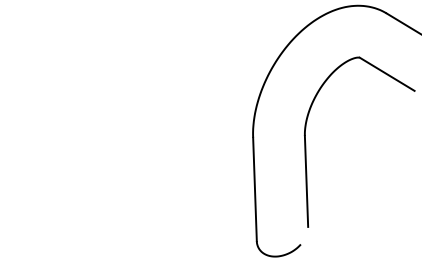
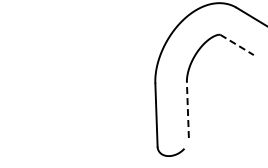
line: (387, 73) -> (237, 44), solid -> dashed
line: (305, 181) -> (187, 110), solid -> dashed

